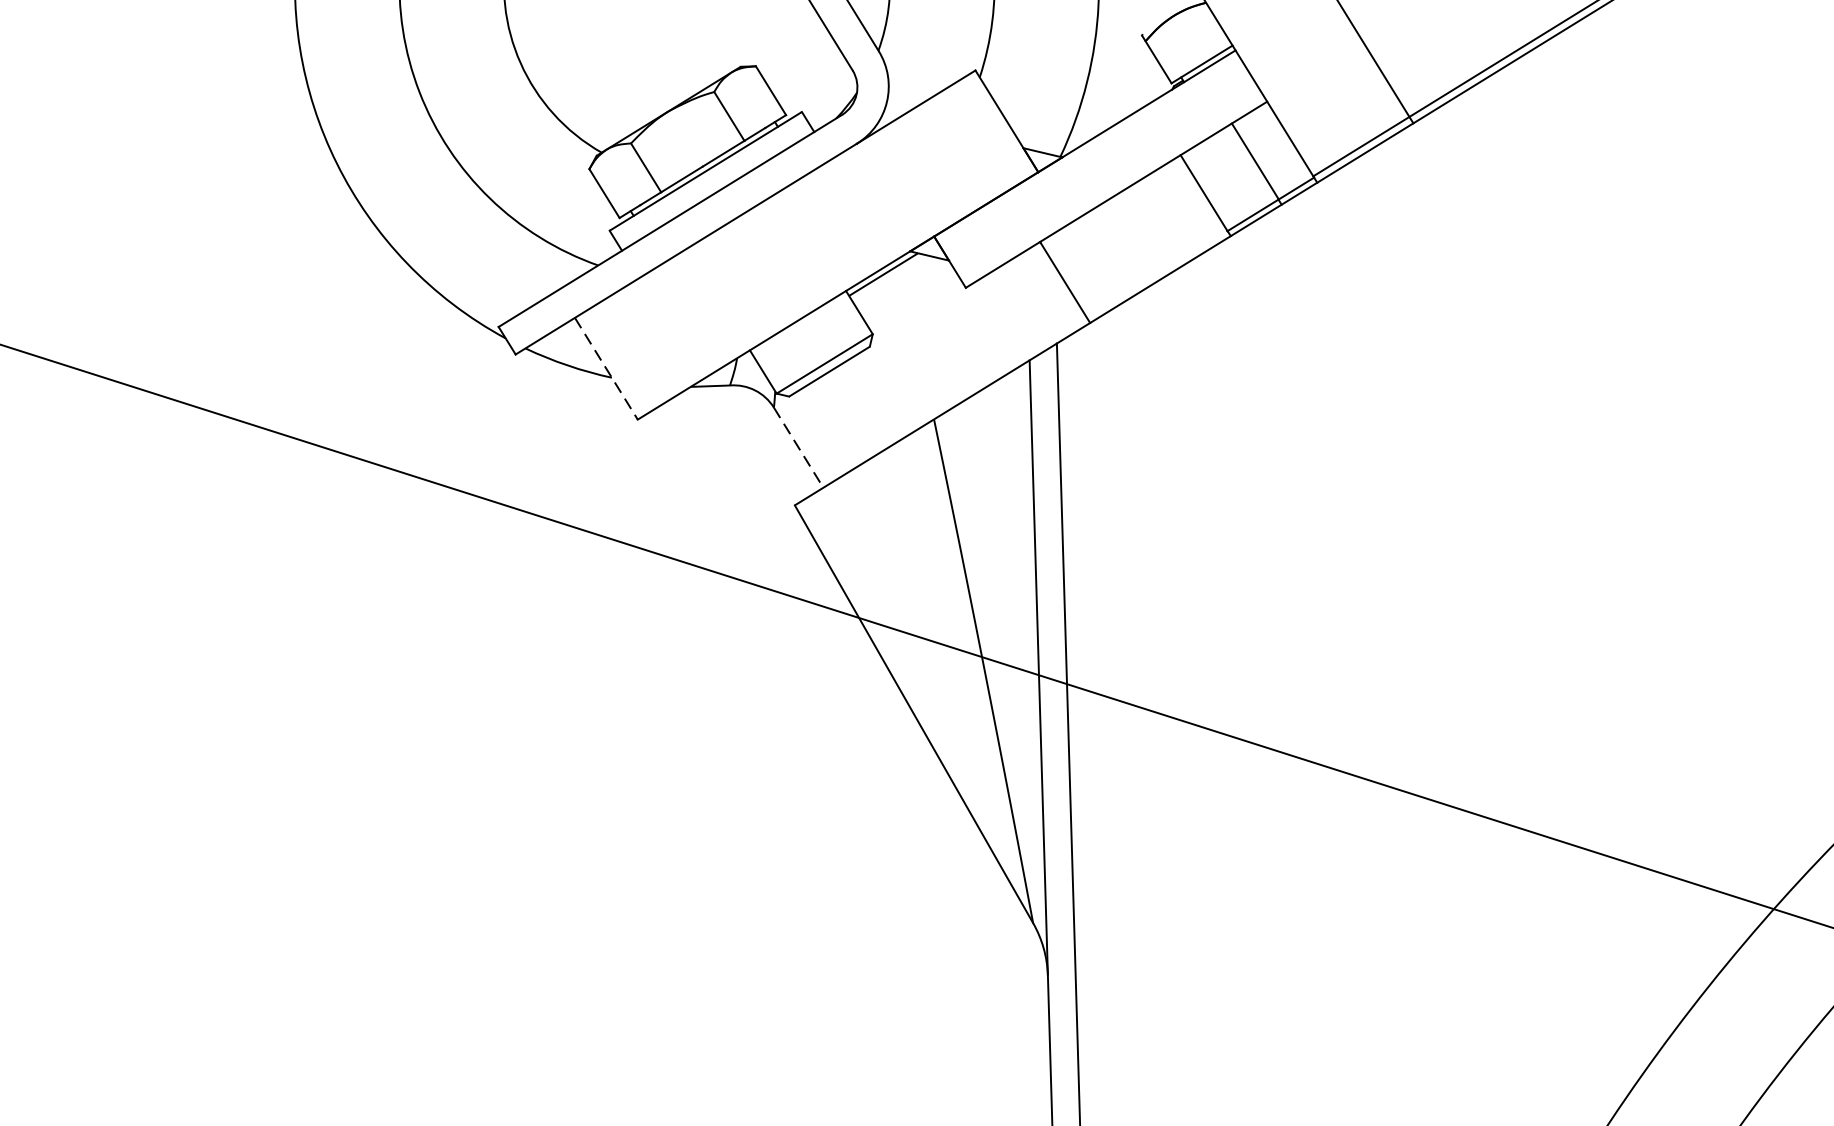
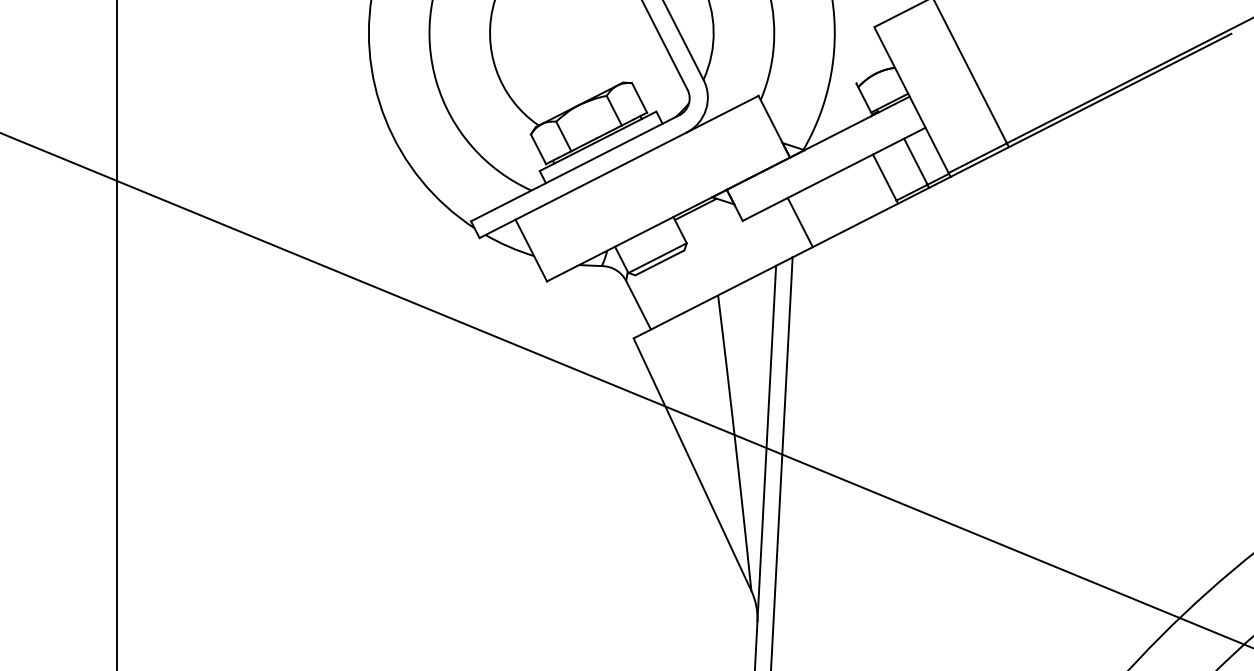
line: (606, 368) -> (531, 250), dashed -> solid
line: (798, 448) -> (638, 305), dashed -> solid

